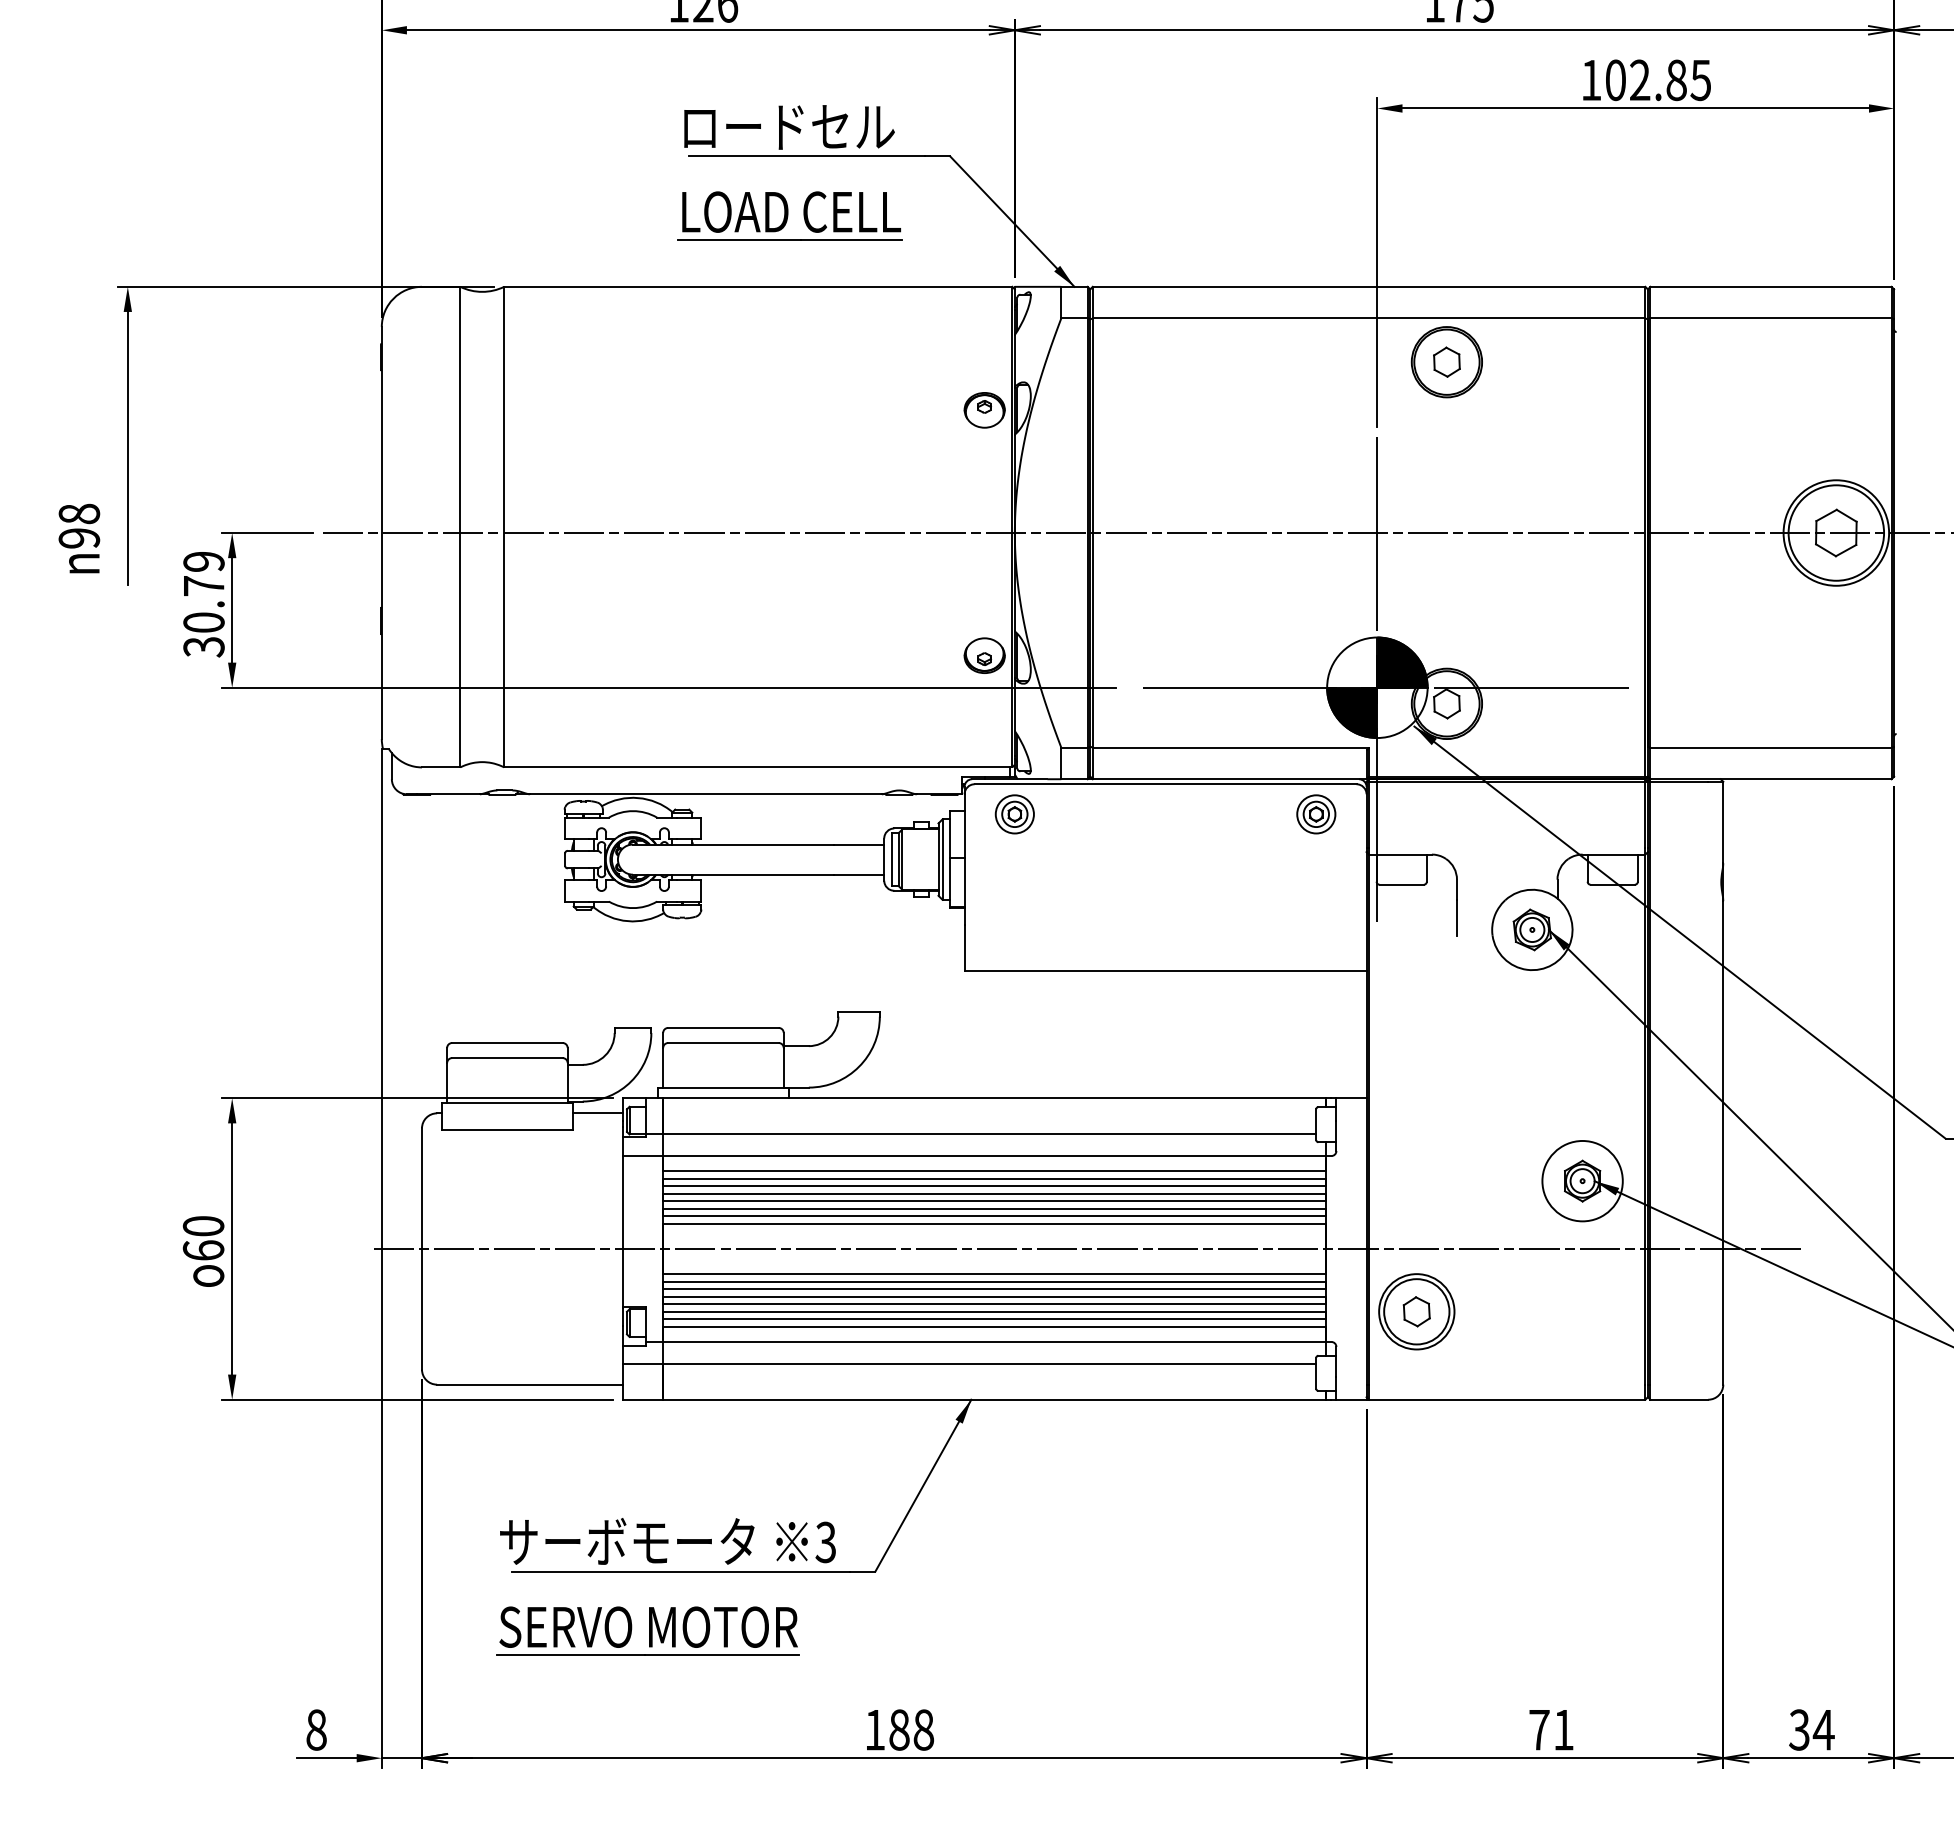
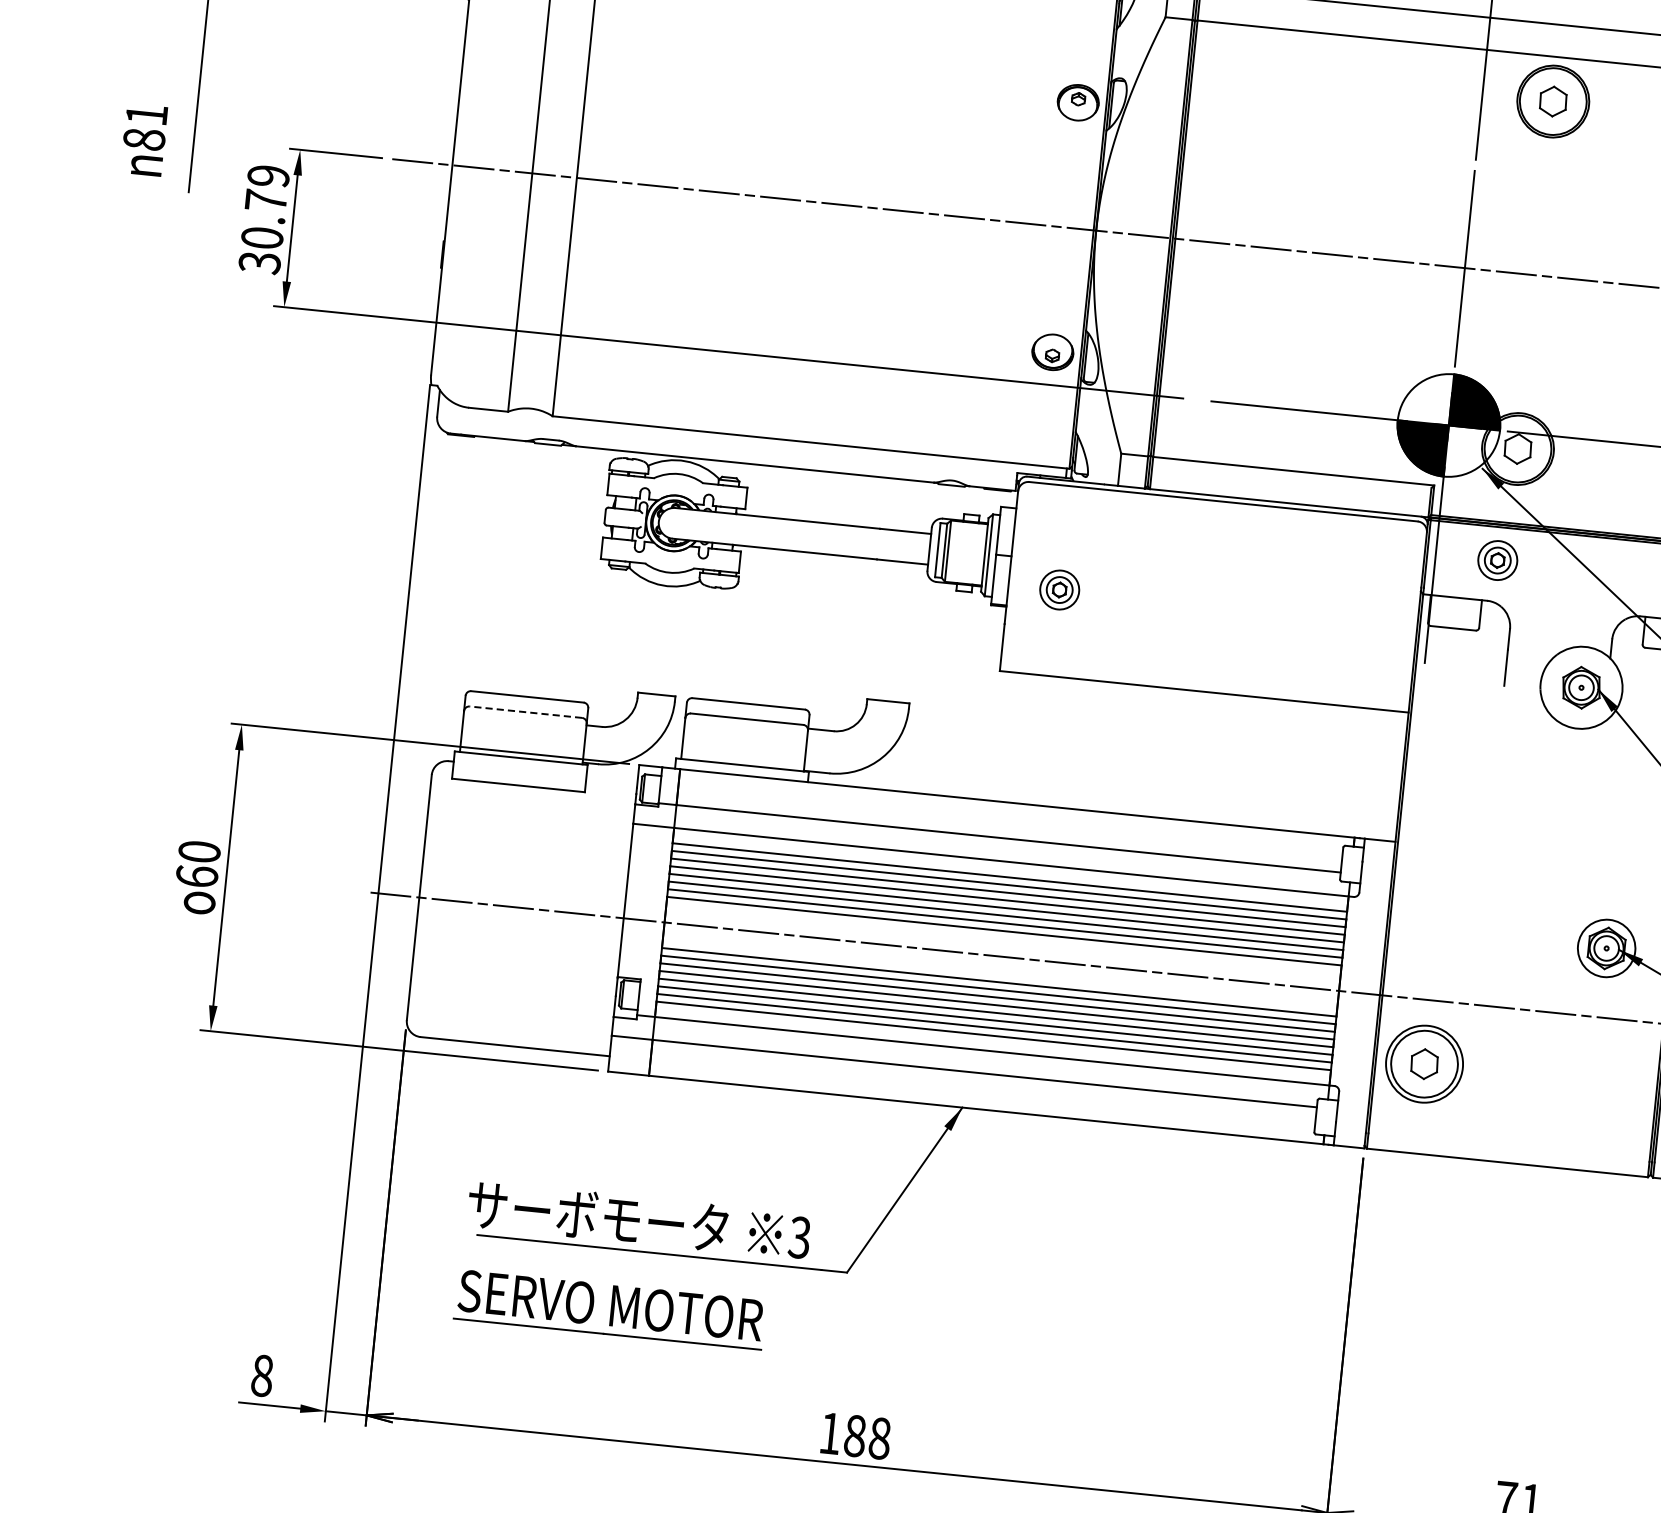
text: (79, 525) -> (145, 126), 98 -> 81
part: (1014, 814) -> (1059, 590), moved
part: (1316, 814) -> (1497, 560), moved
line: (506, 1058) -> (524, 712), solid -> dashed
line: (597, 1113) -> (611, 777), removed
circle: (1582, 1180) -> (1606, 947), size x0.7

